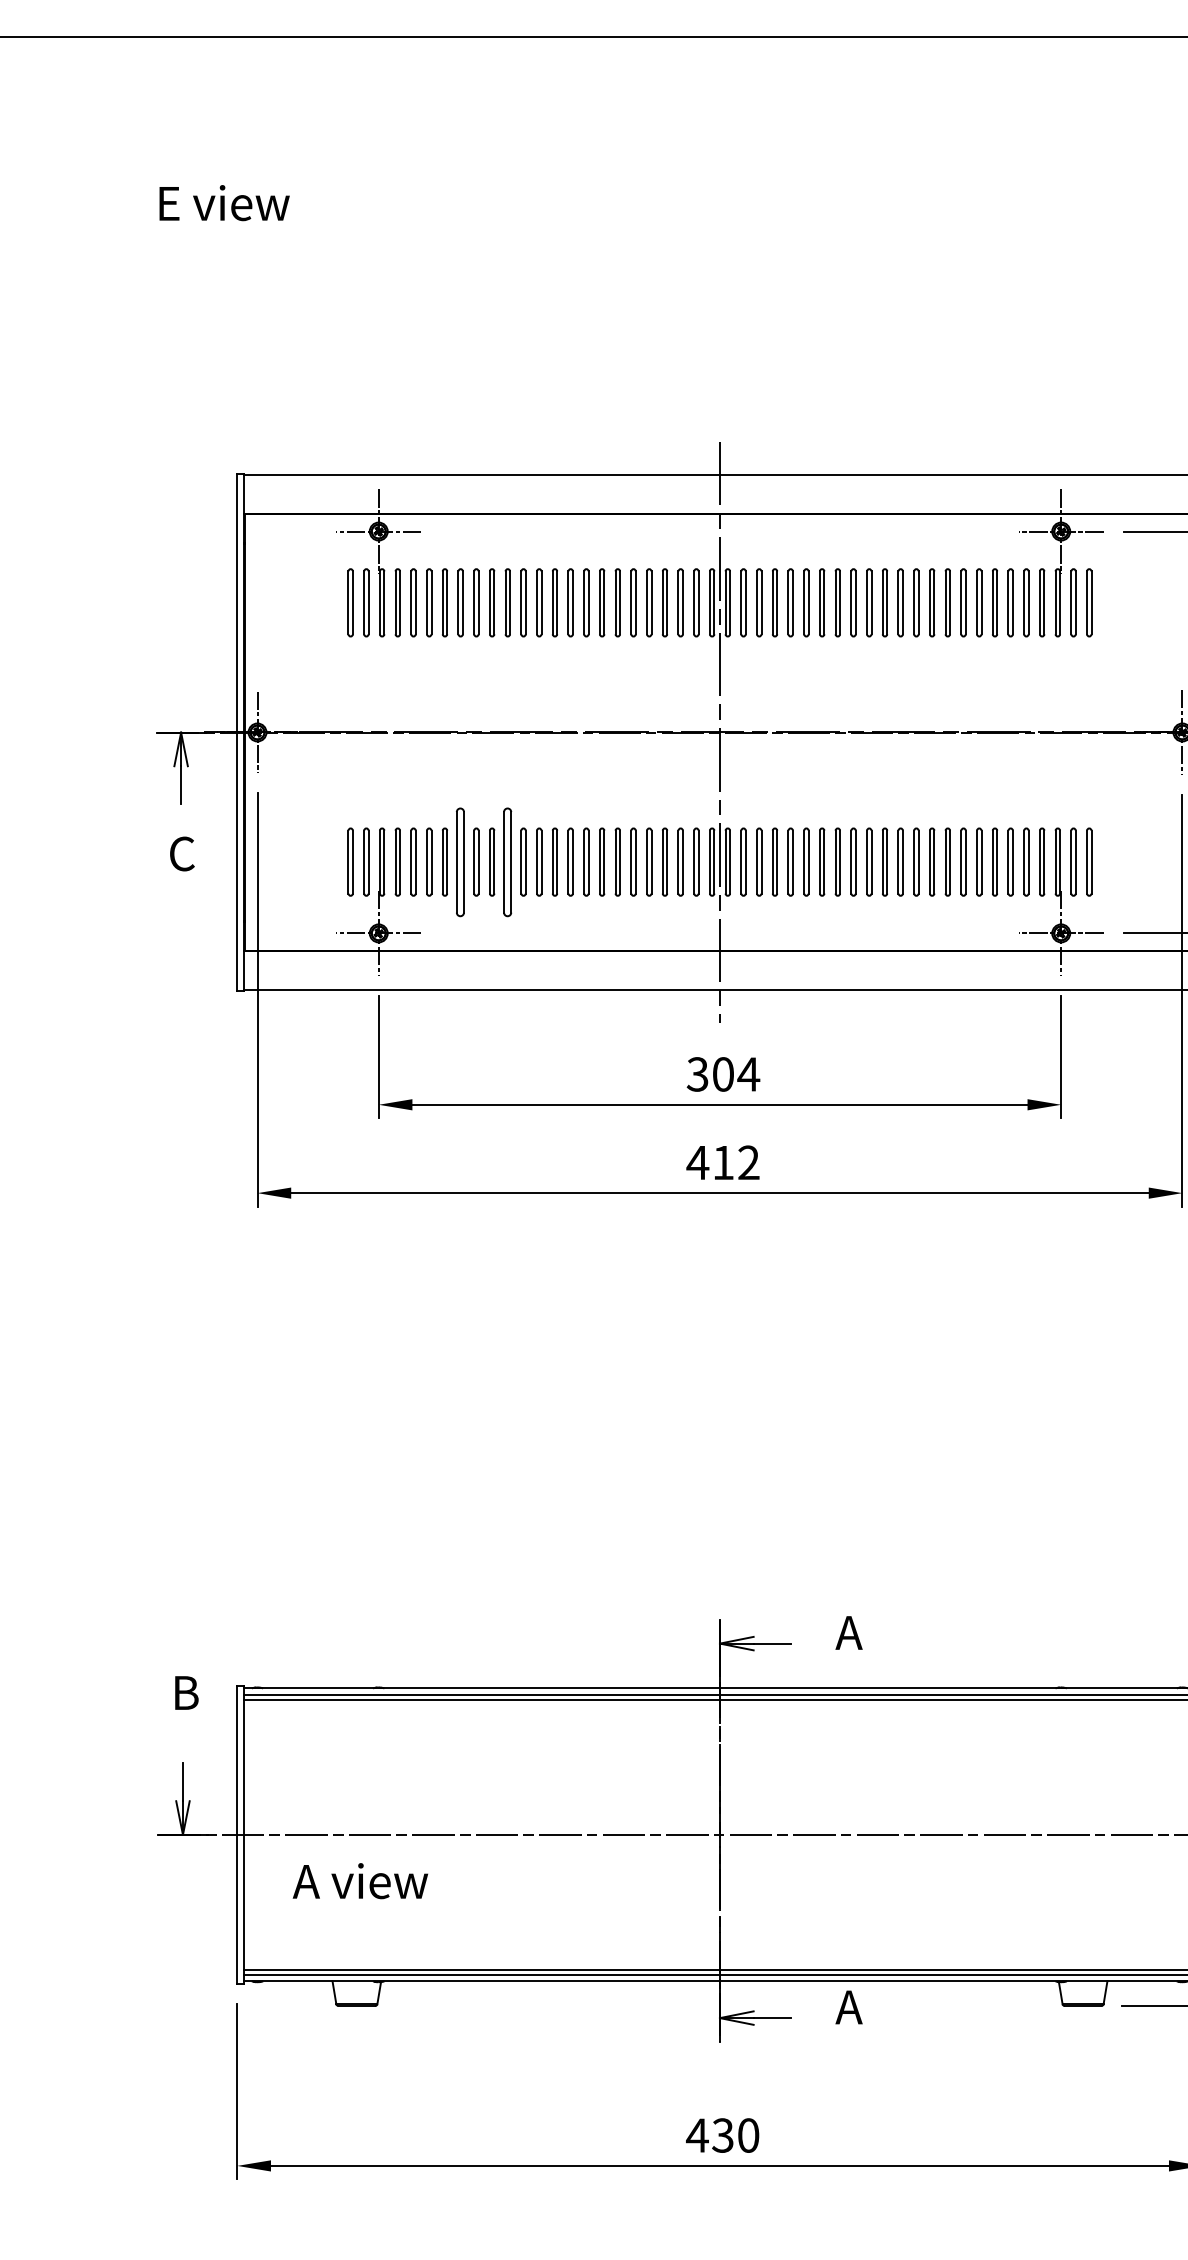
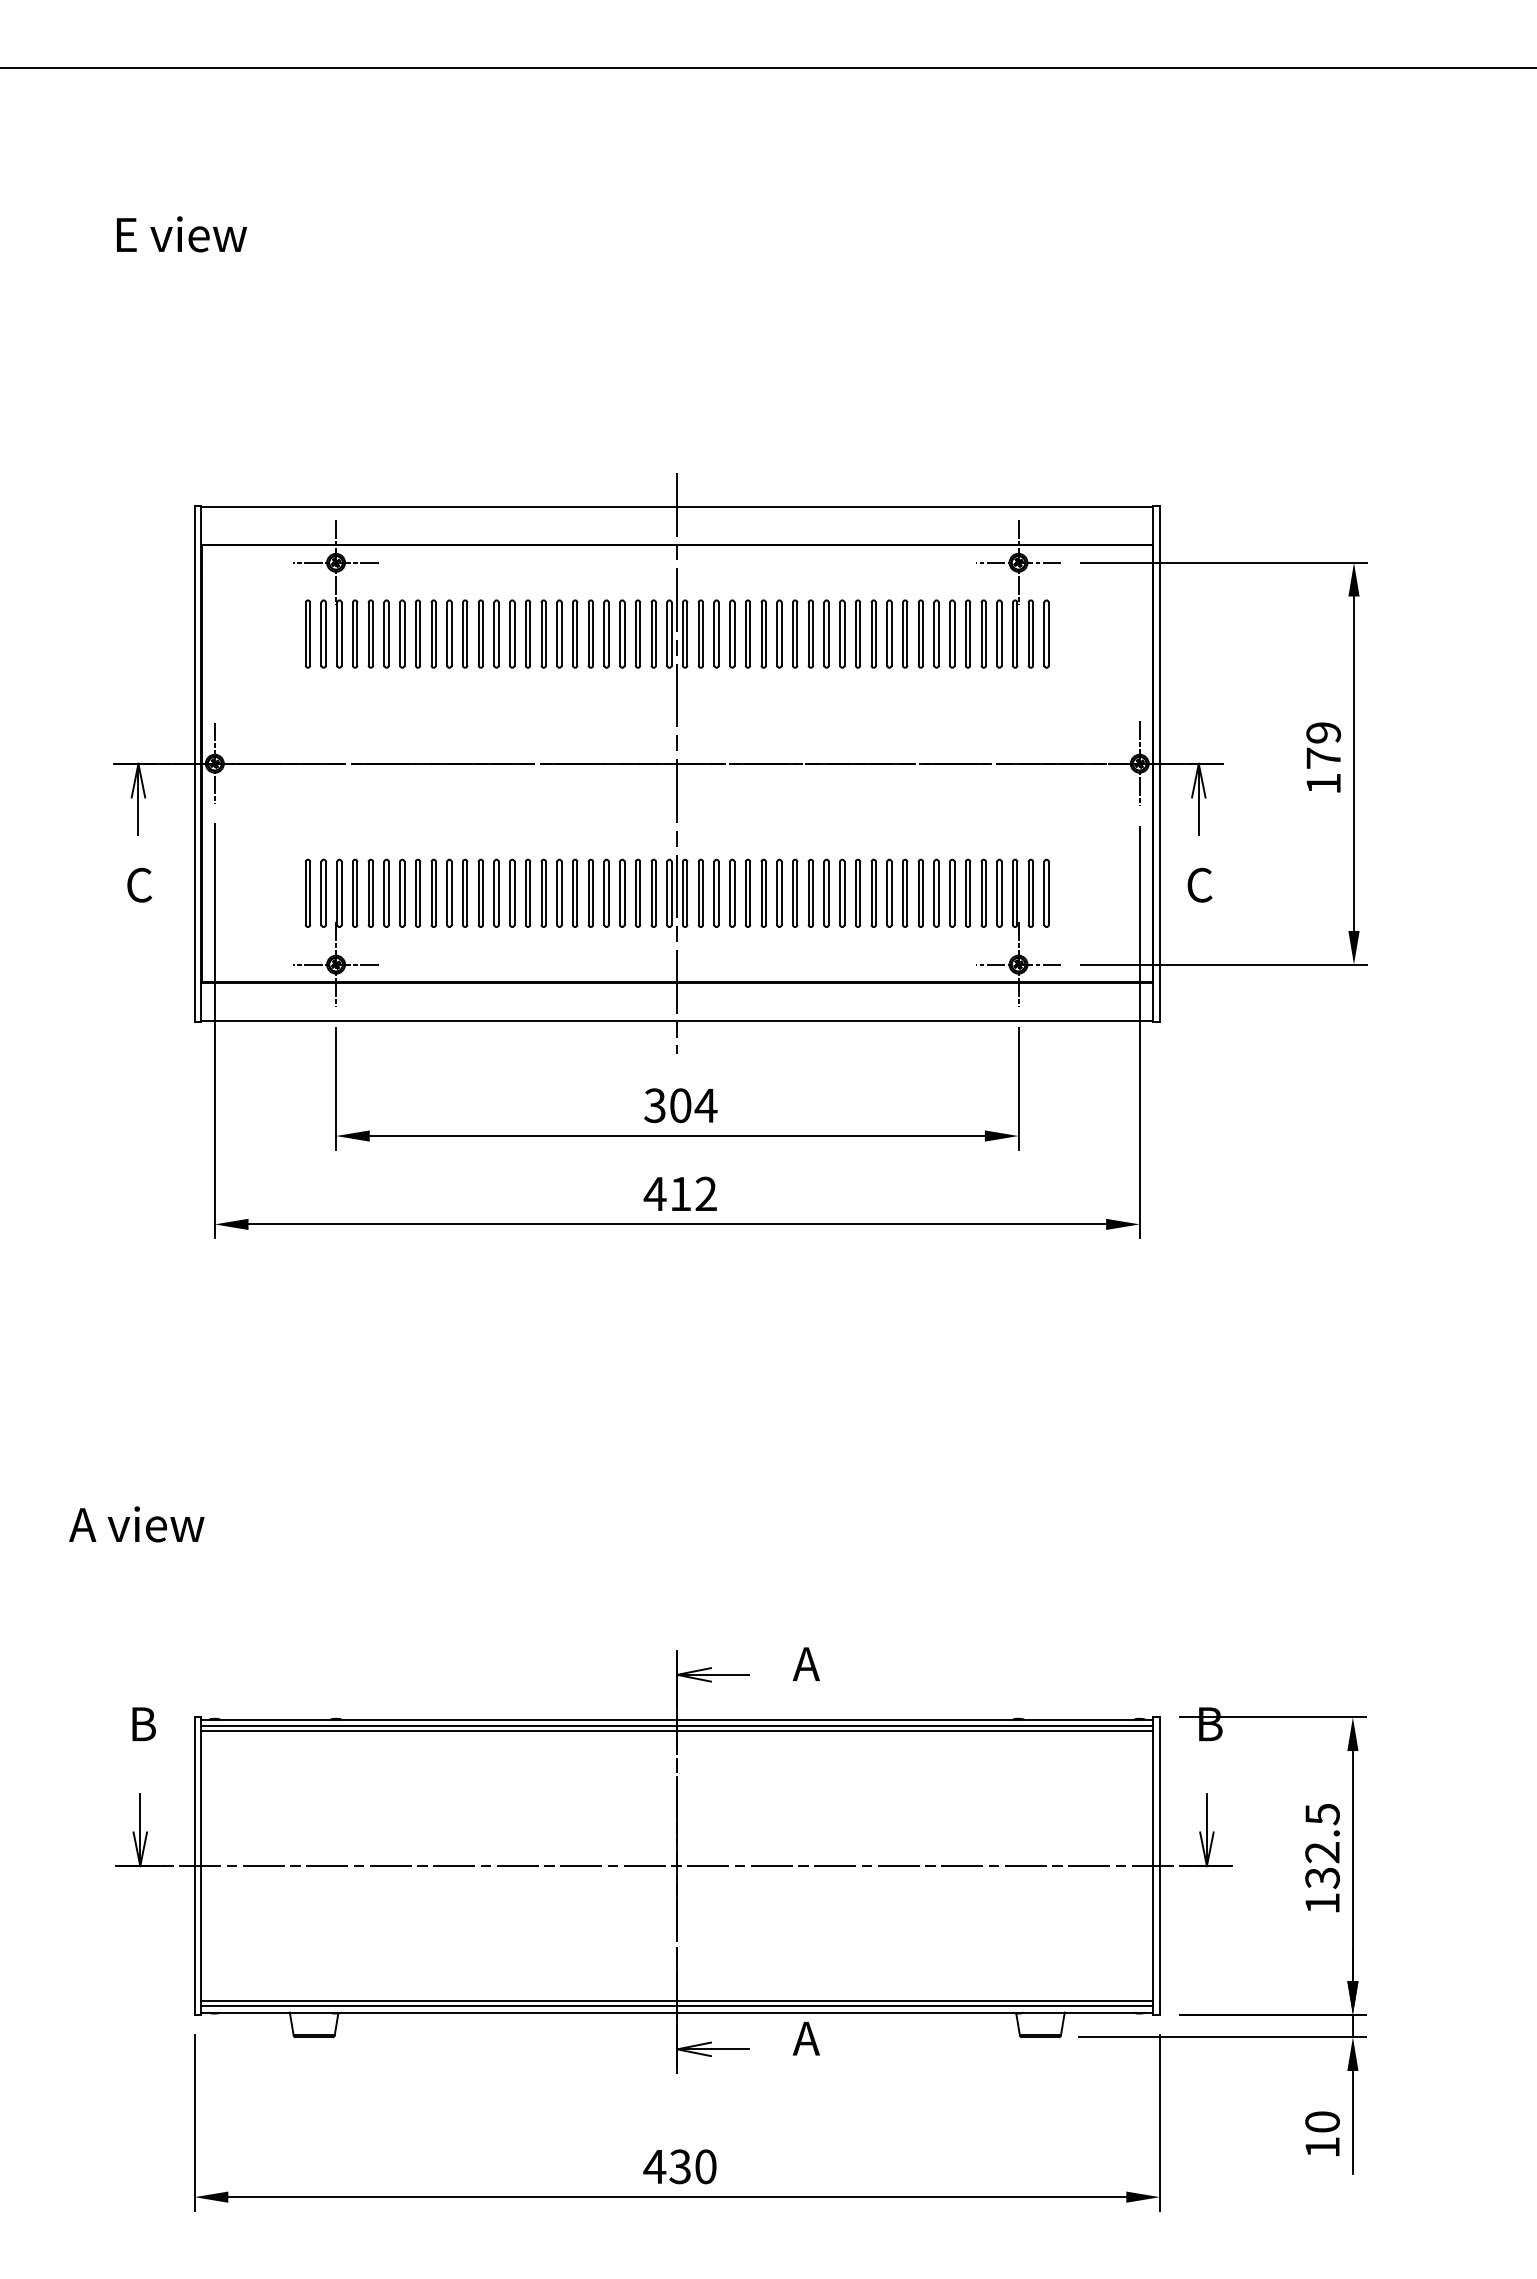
part: (461, 861) -> (418, 892), size x0.62
part: (508, 861) -> (465, 892), size x0.62
text: (360, 1881) -> (136, 1524), moved

